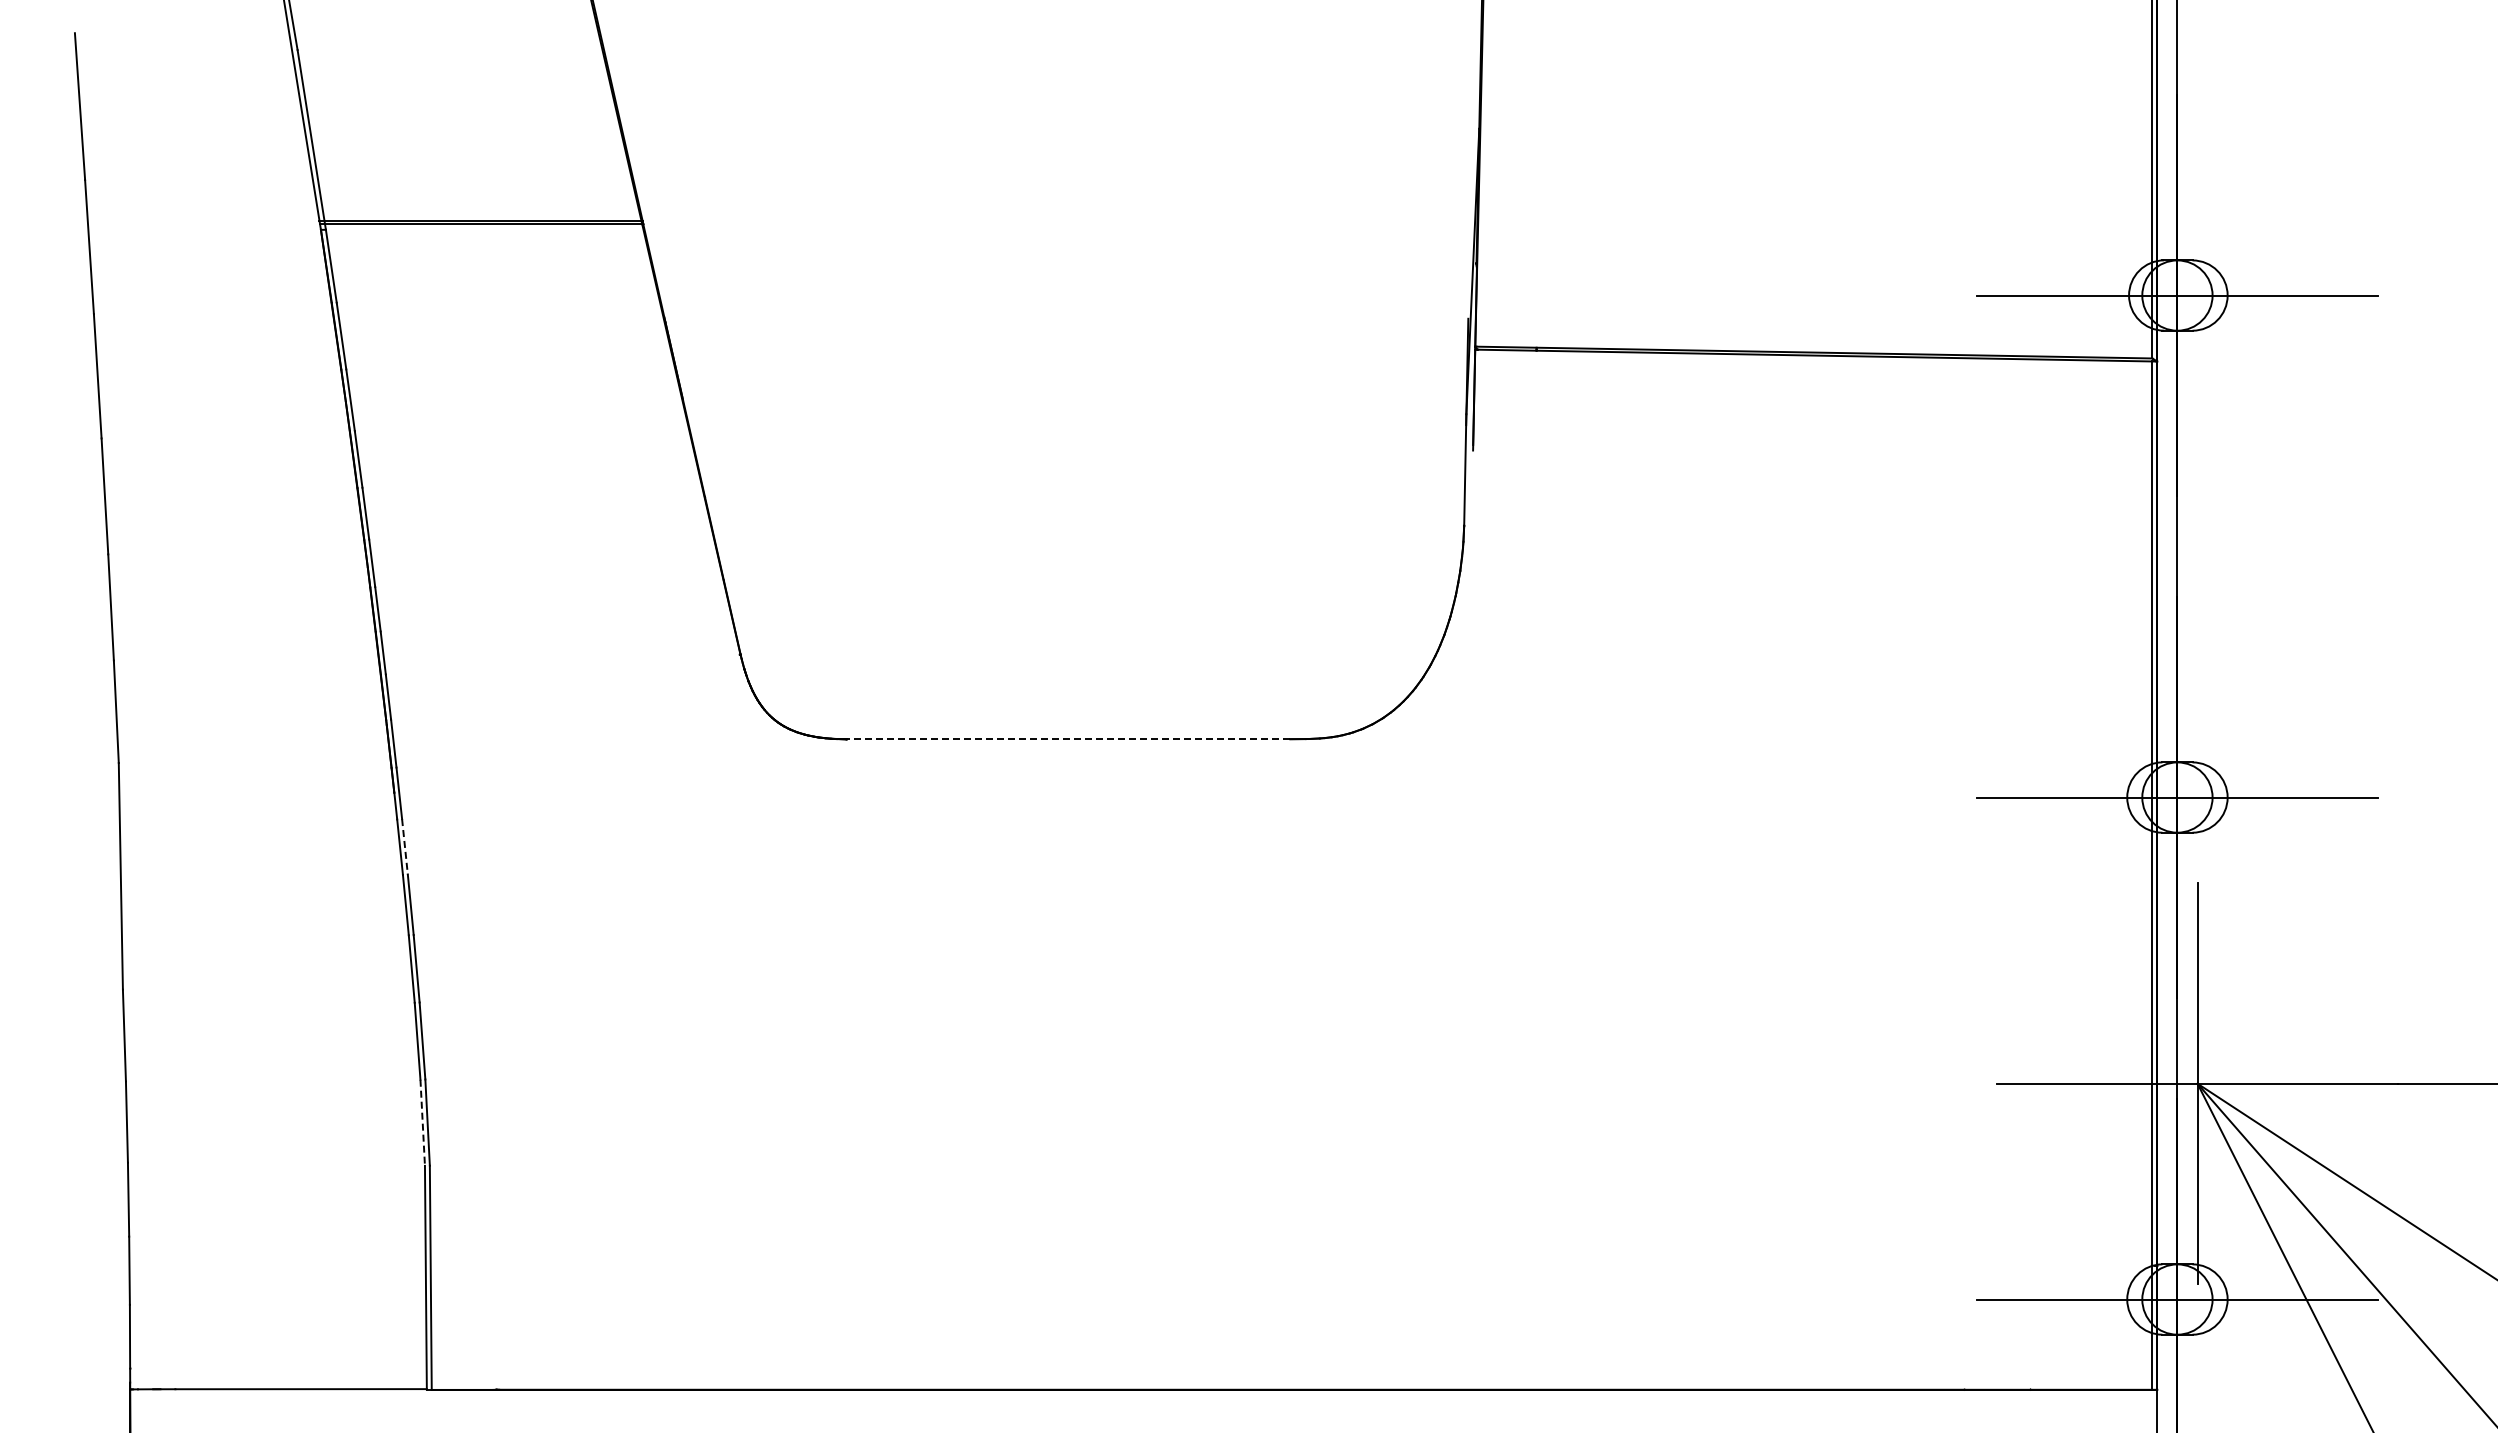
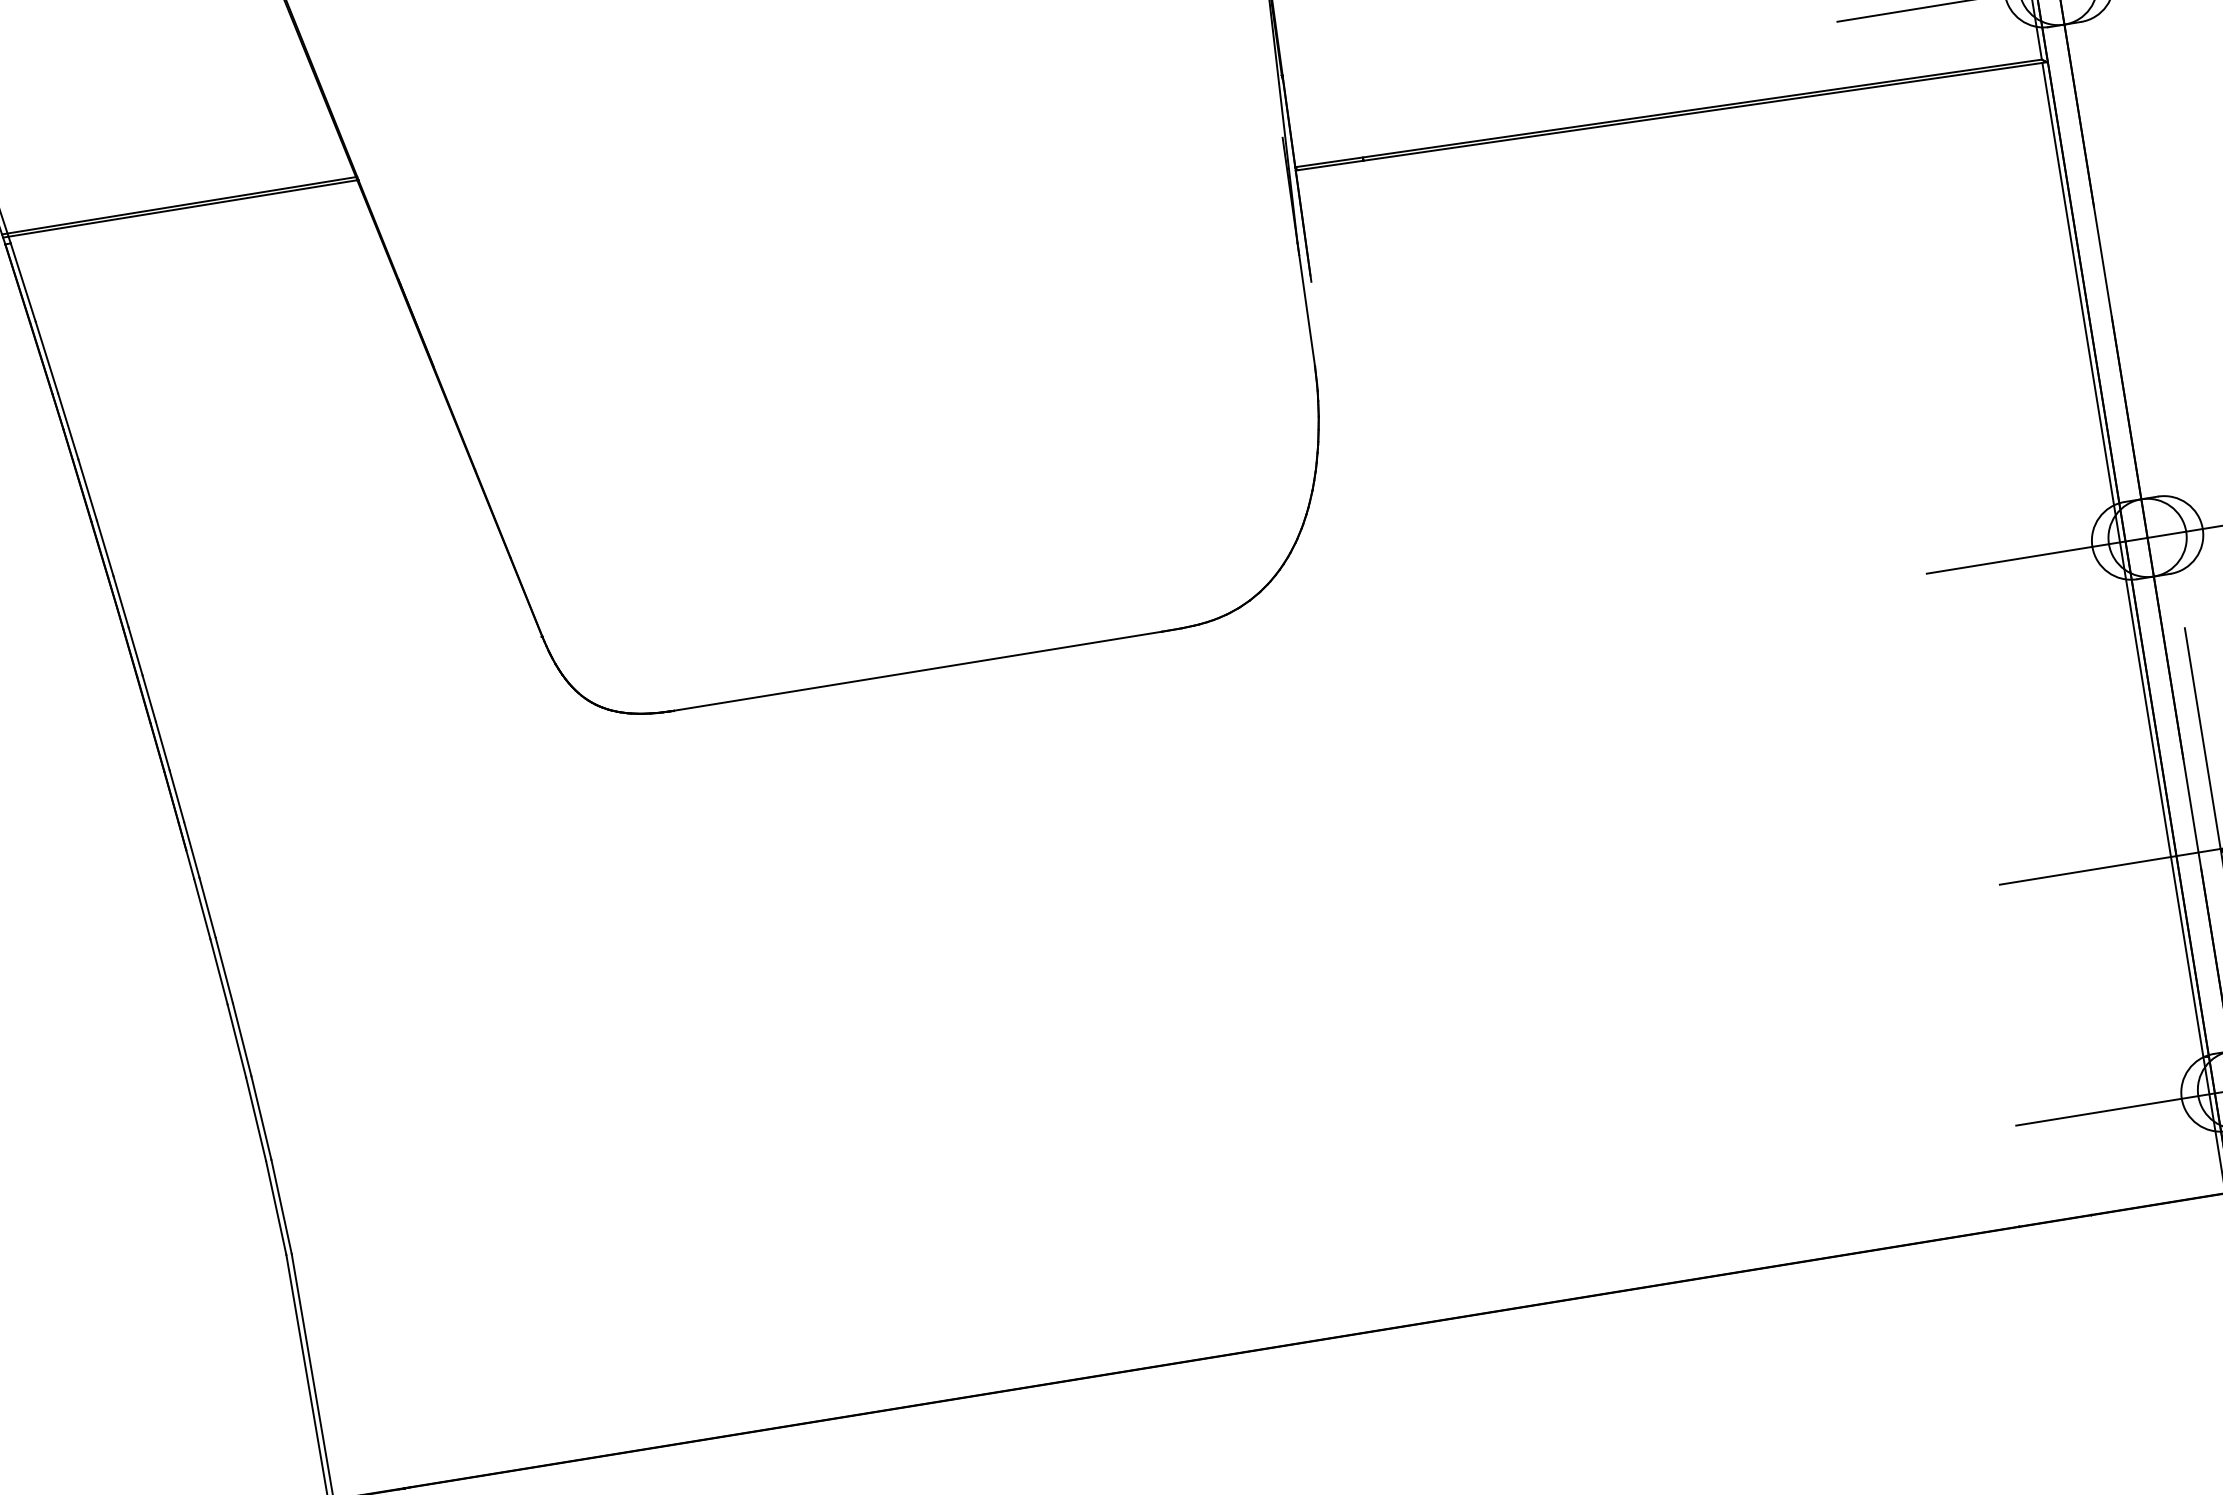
line: (1065, 739) -> (914, 672), dashed -> solid
line: (404, 846) -> (207, 907), dashed -> solid
line: (422, 1123) -> (276, 1208), dashed -> solid

